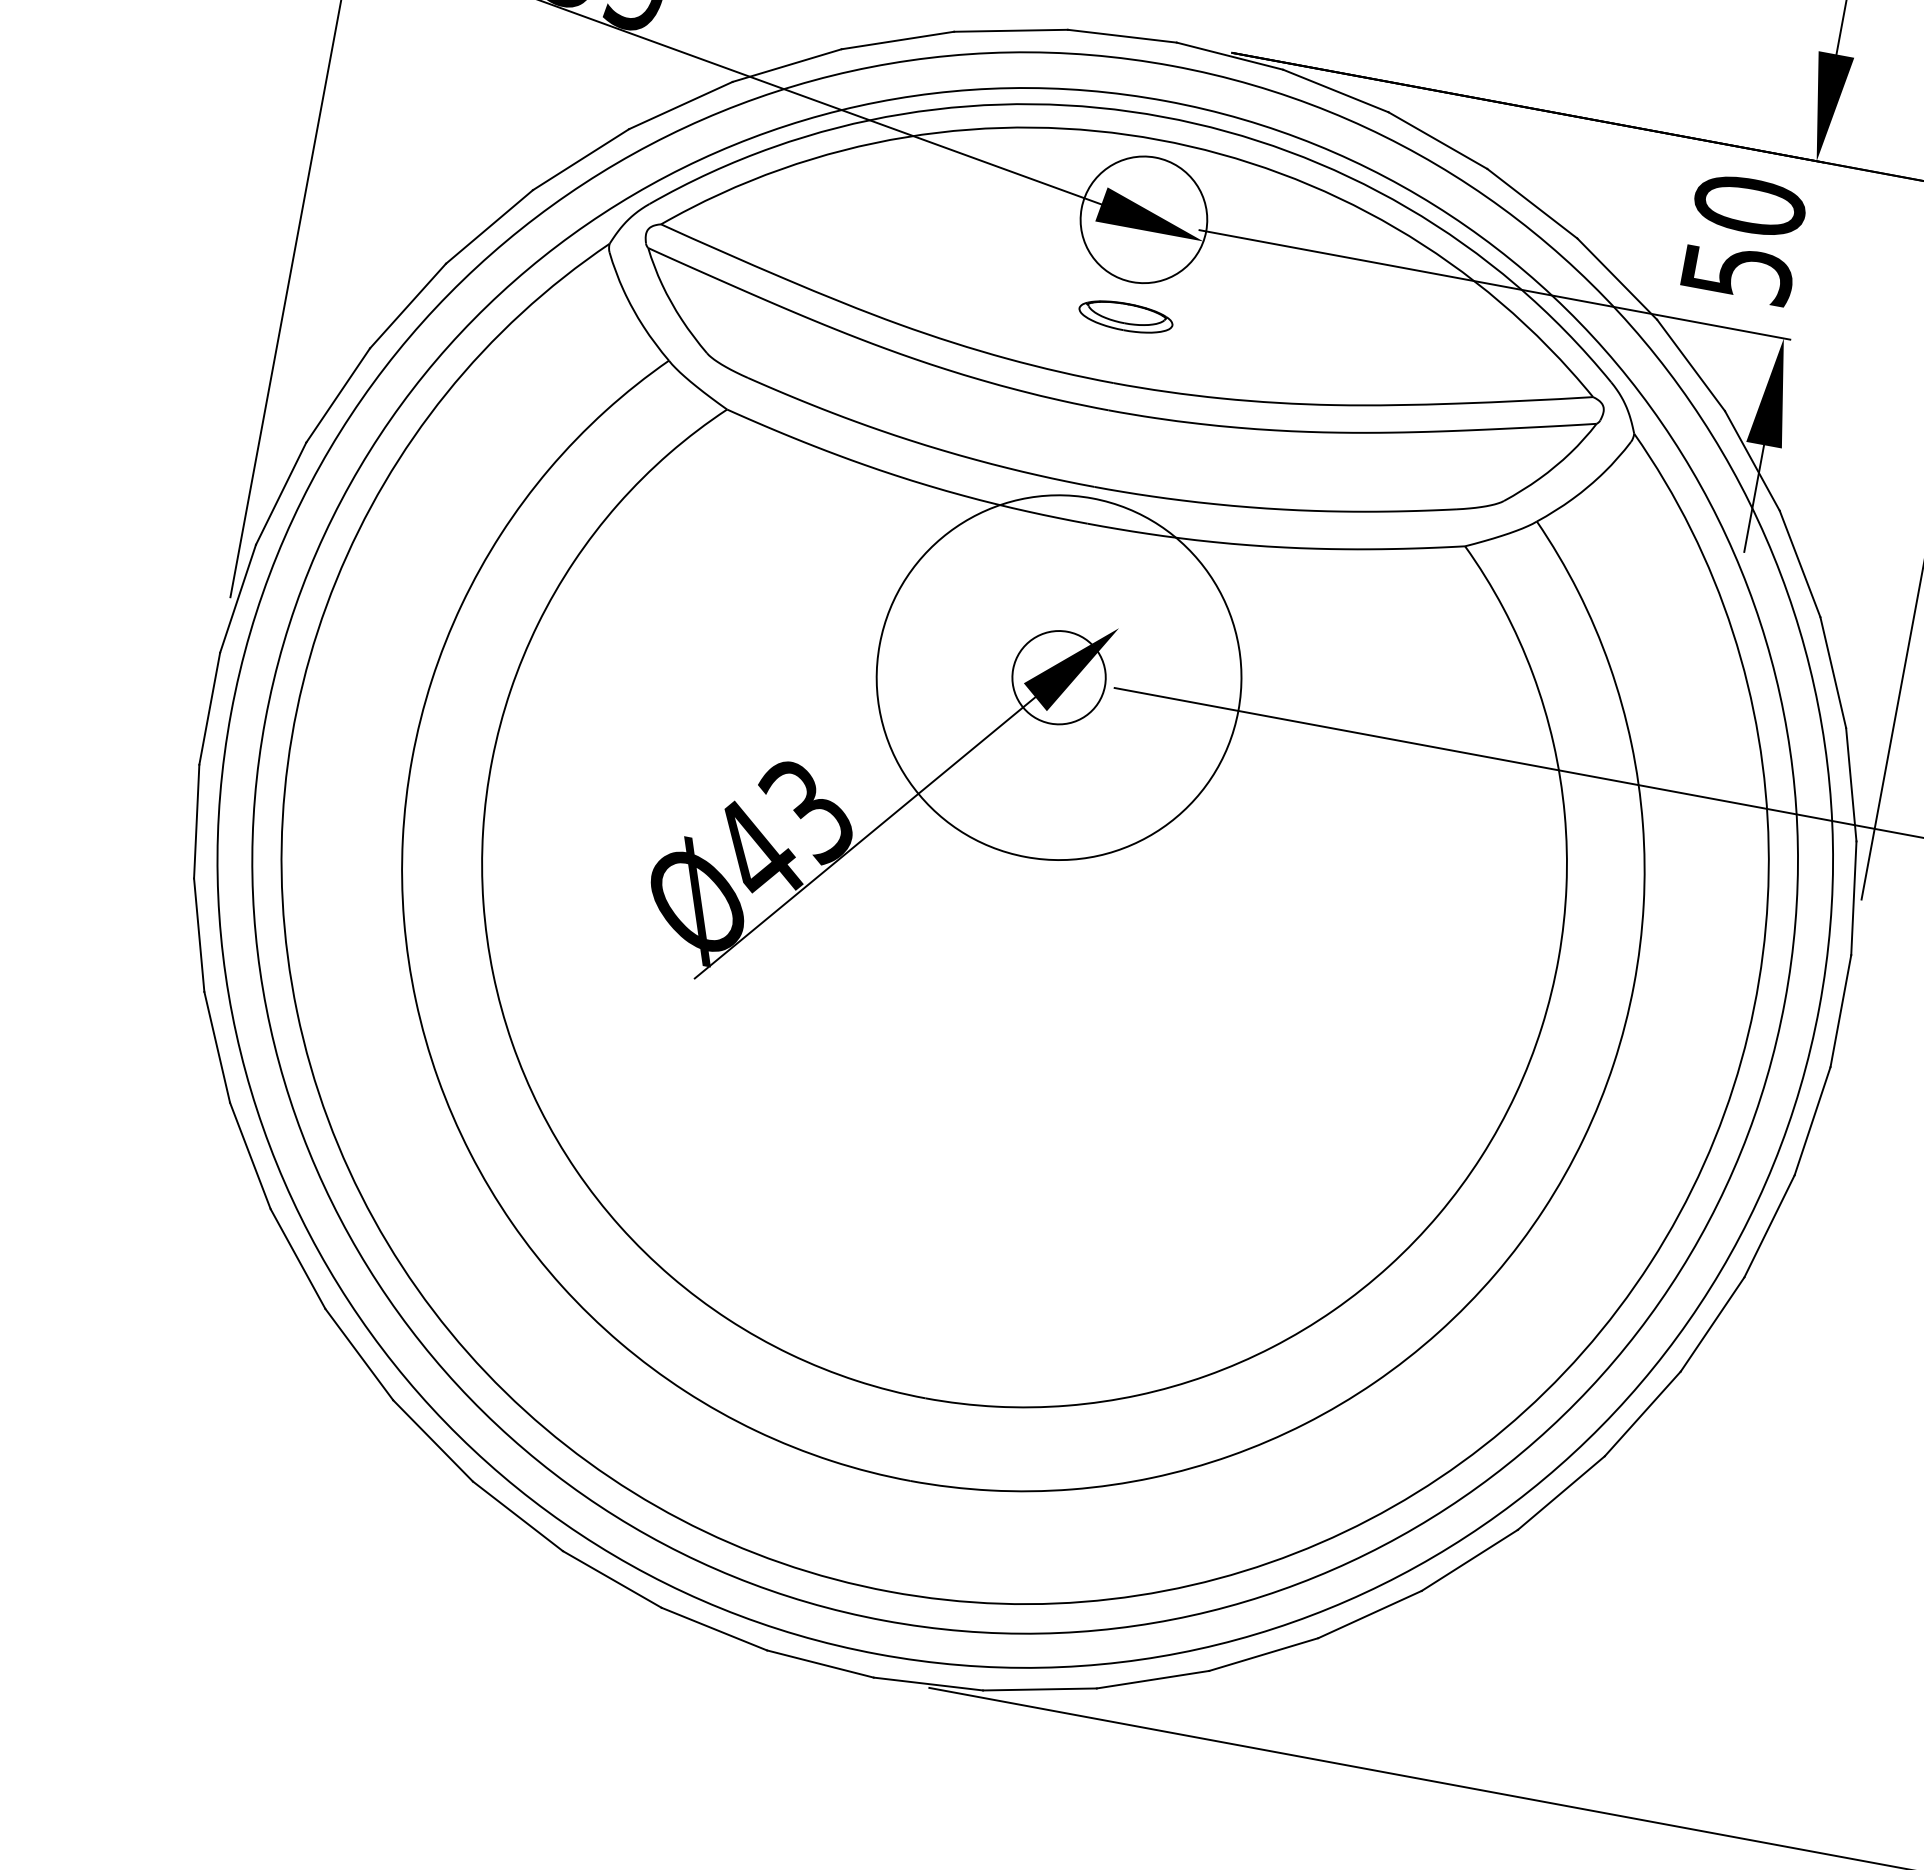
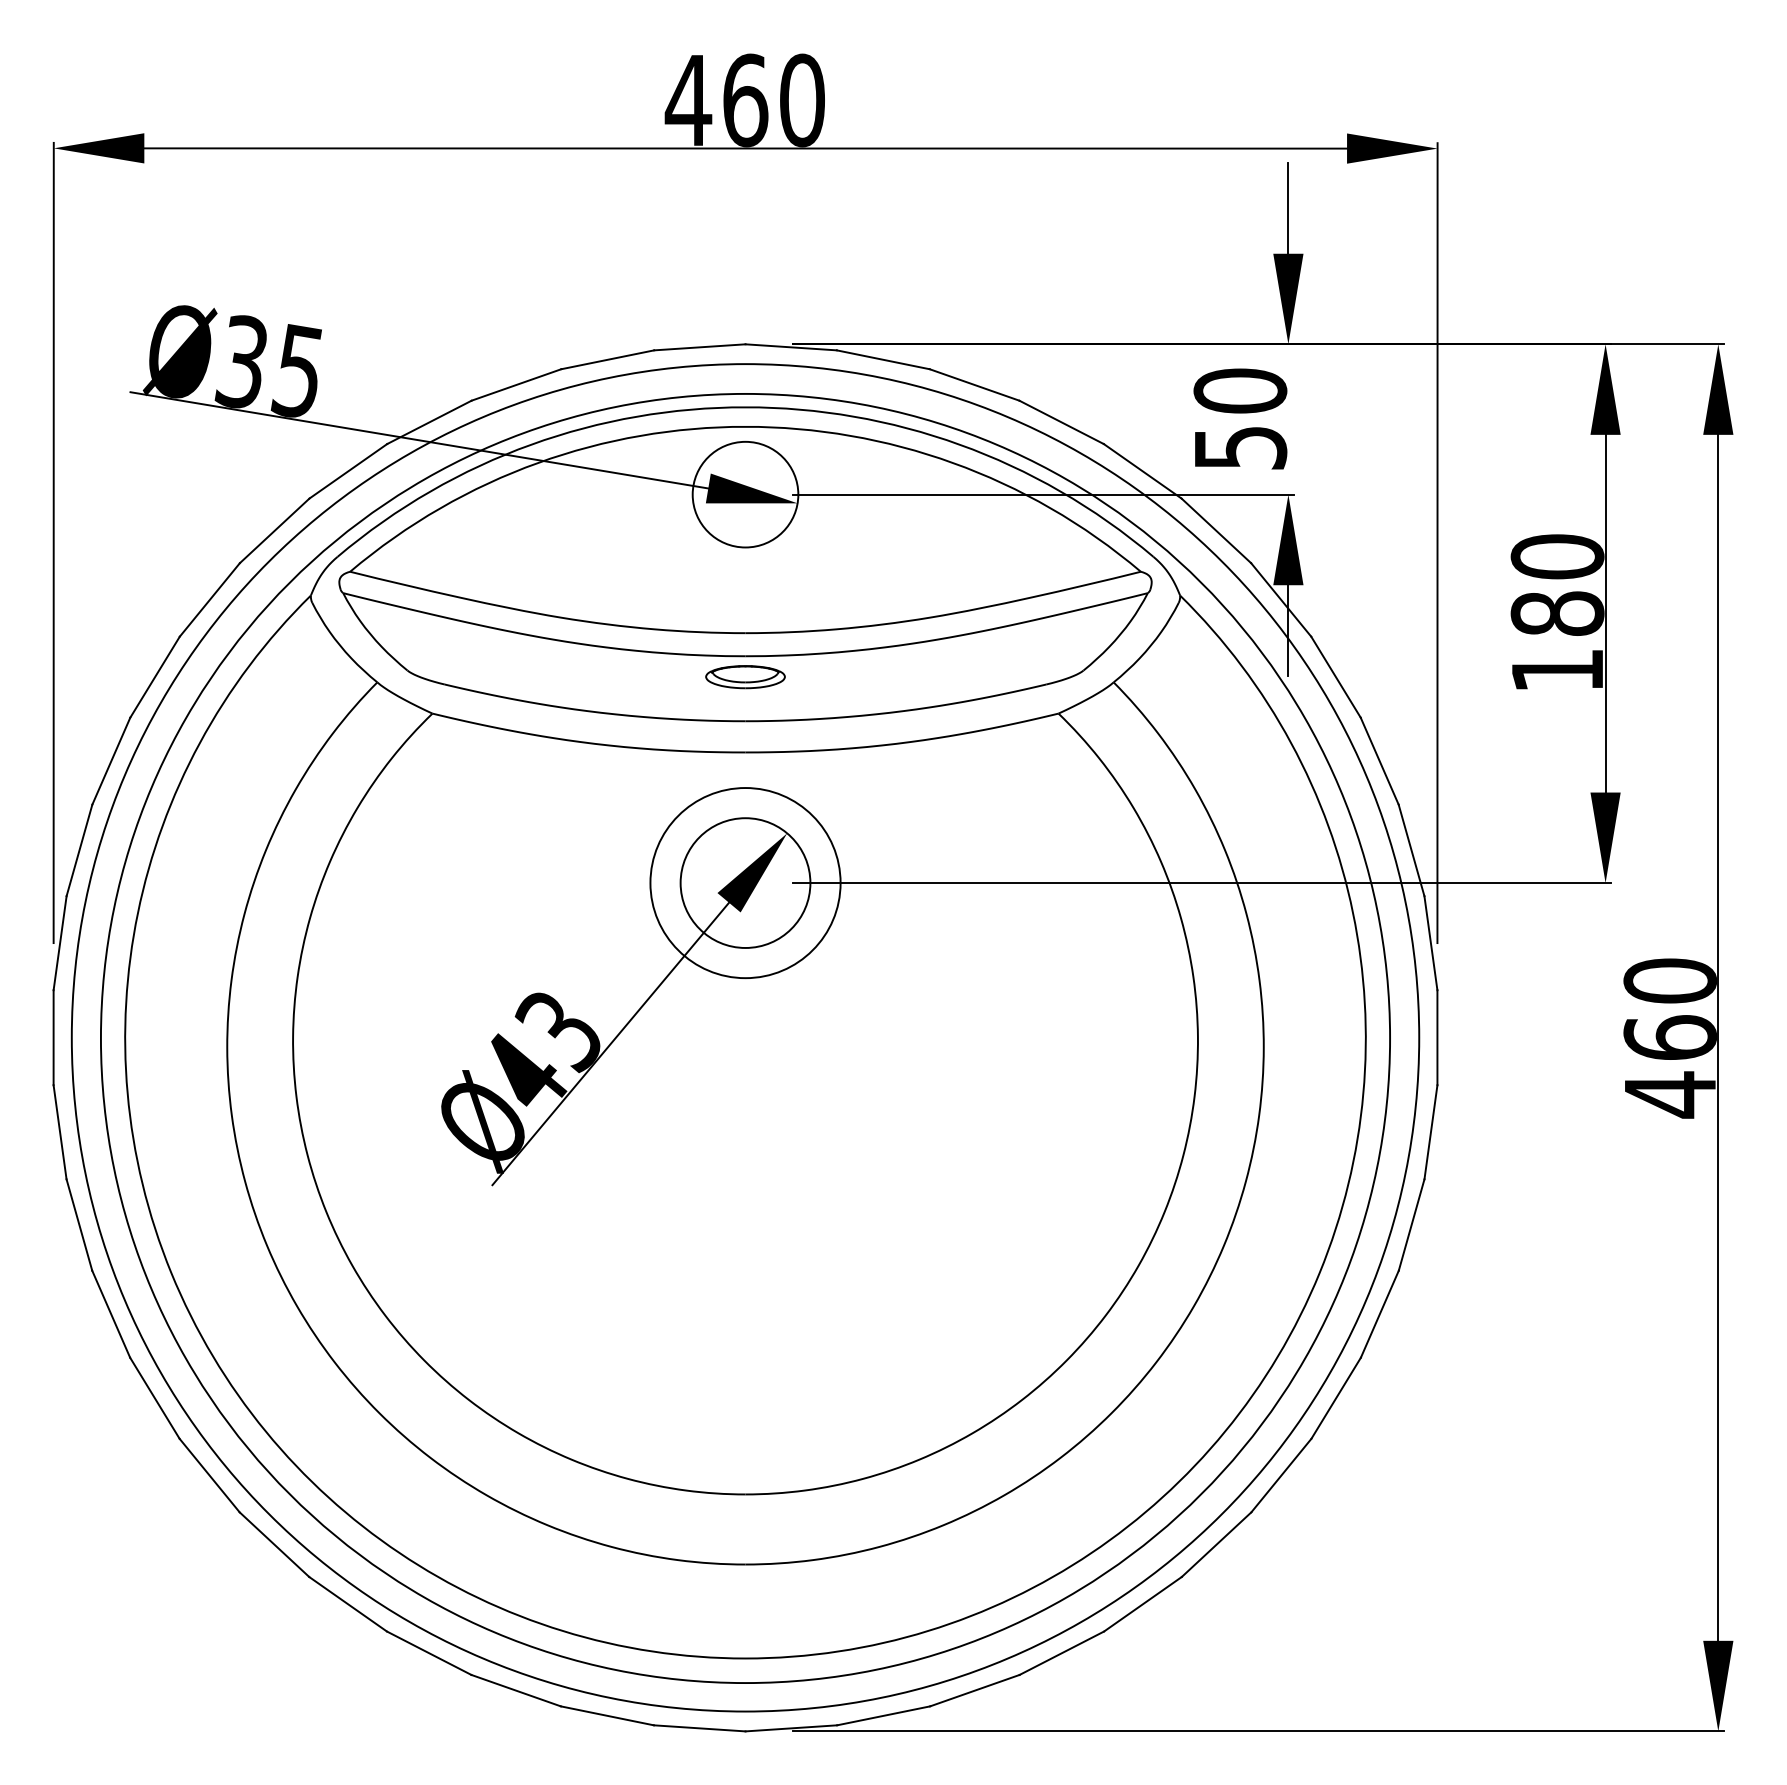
part: (1125, 317) -> (745, 677), moved
circle: (1059, 676) -> (745, 882), size x1.67
circle: (1058, 678) -> (745, 883), size x0.62

